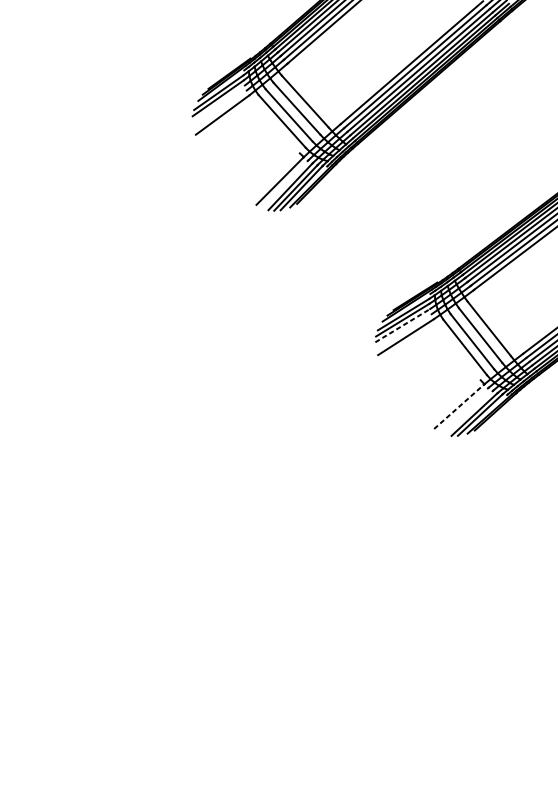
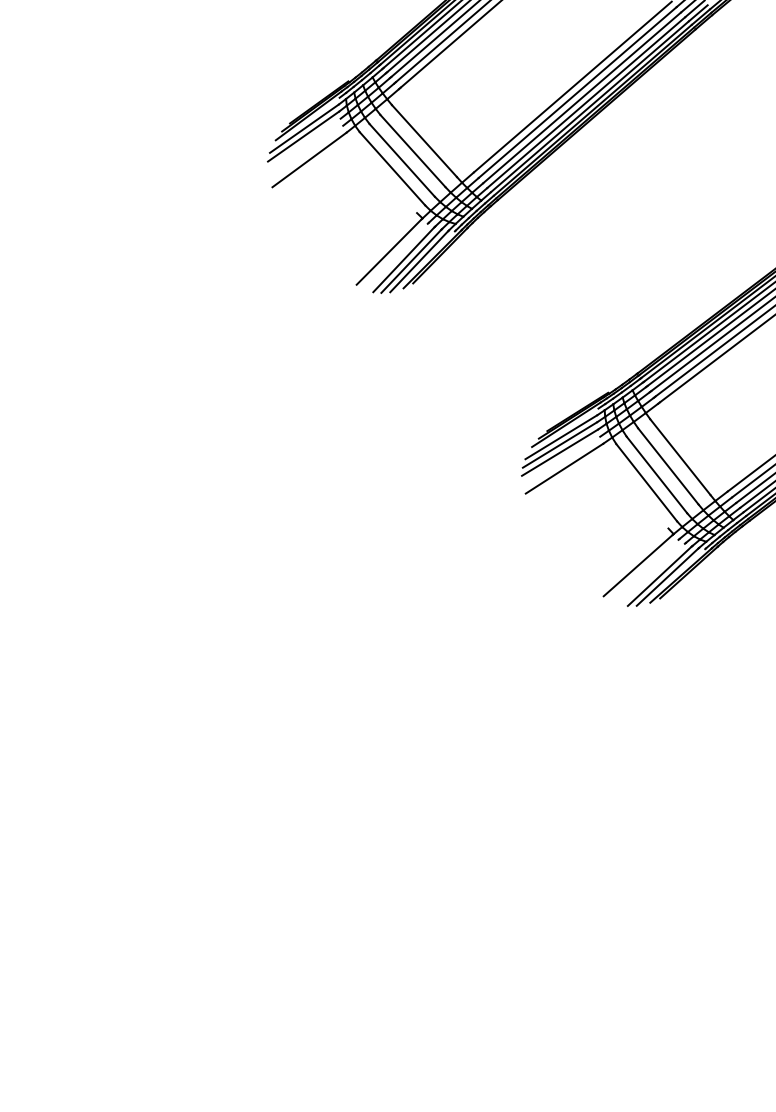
line: (403, 325) -> (560, 452), dashed -> solid
line: (459, 406) -> (638, 565), dashed -> solid

